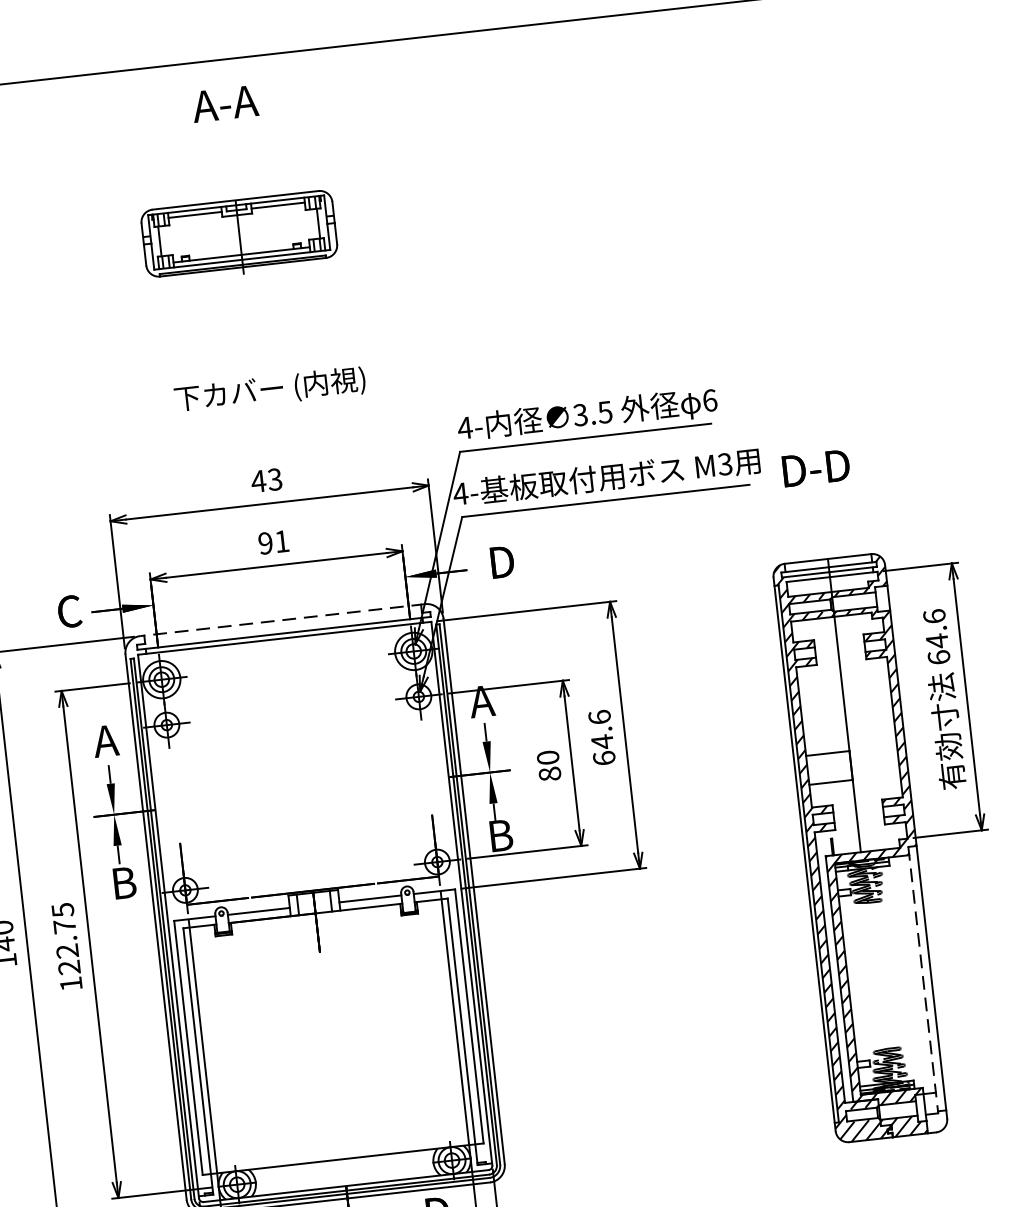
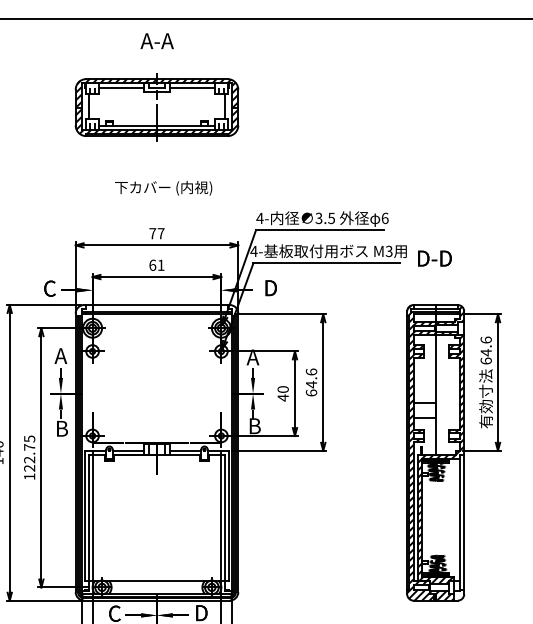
part: (238, 233) -> (156, 107), size x1.67
text: (265, 480) -> (156, 233), 43 -> 77
text: (264, 541) -> (152, 264), 91 -> 61
line: (283, 620) -> (157, 305), dashed -> solid
text: (548, 773) -> (282, 397), 80 -> 40
line: (922, 981) -> (459, 523), dashed -> solid

